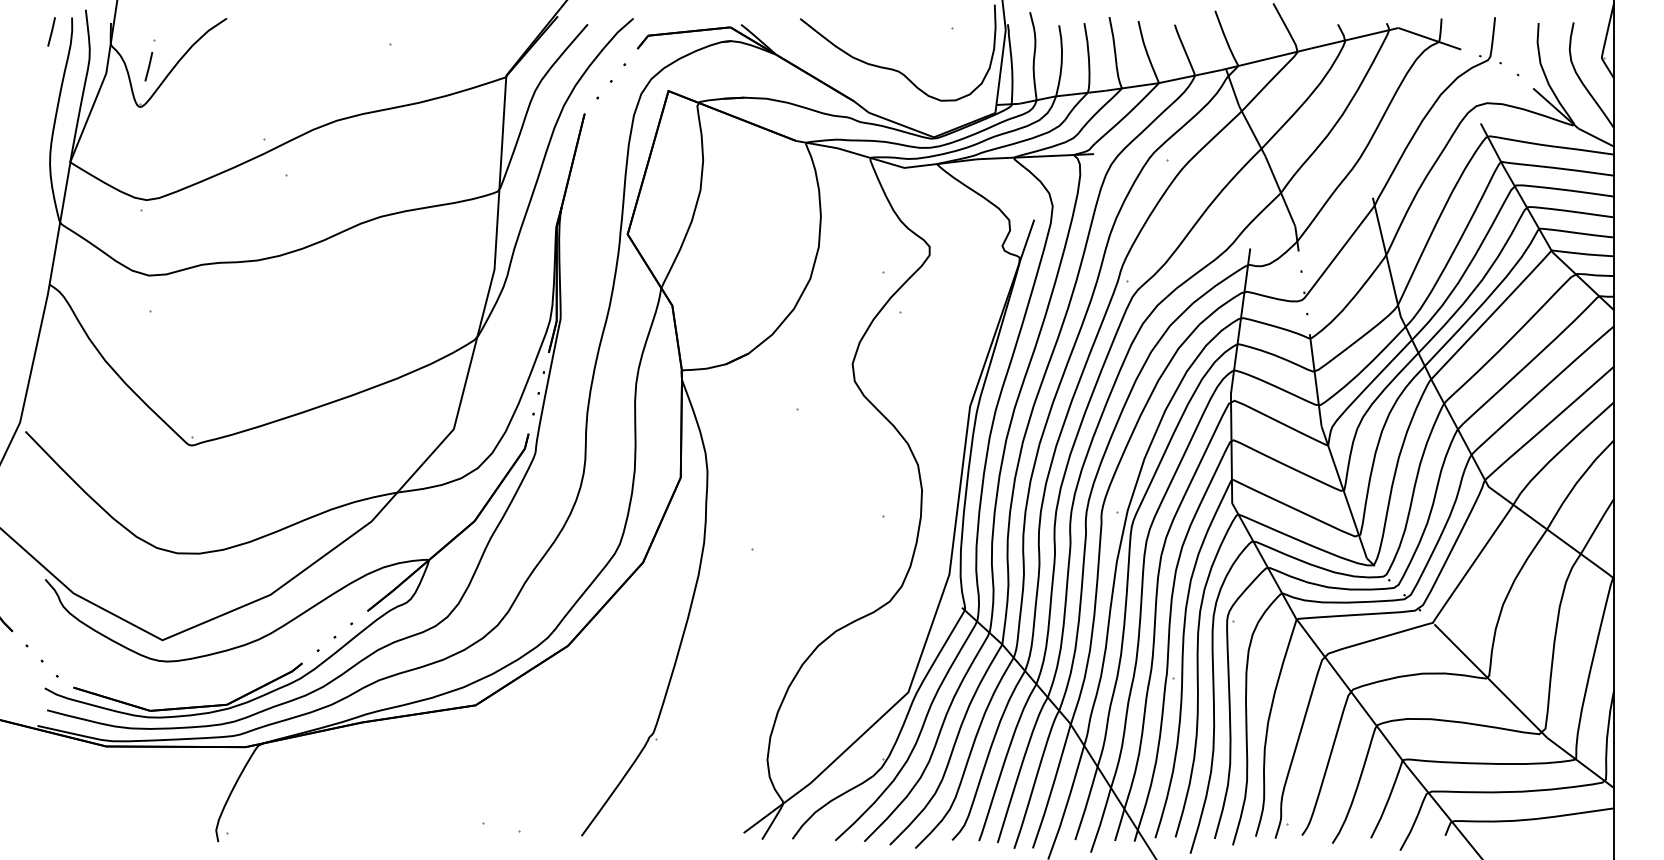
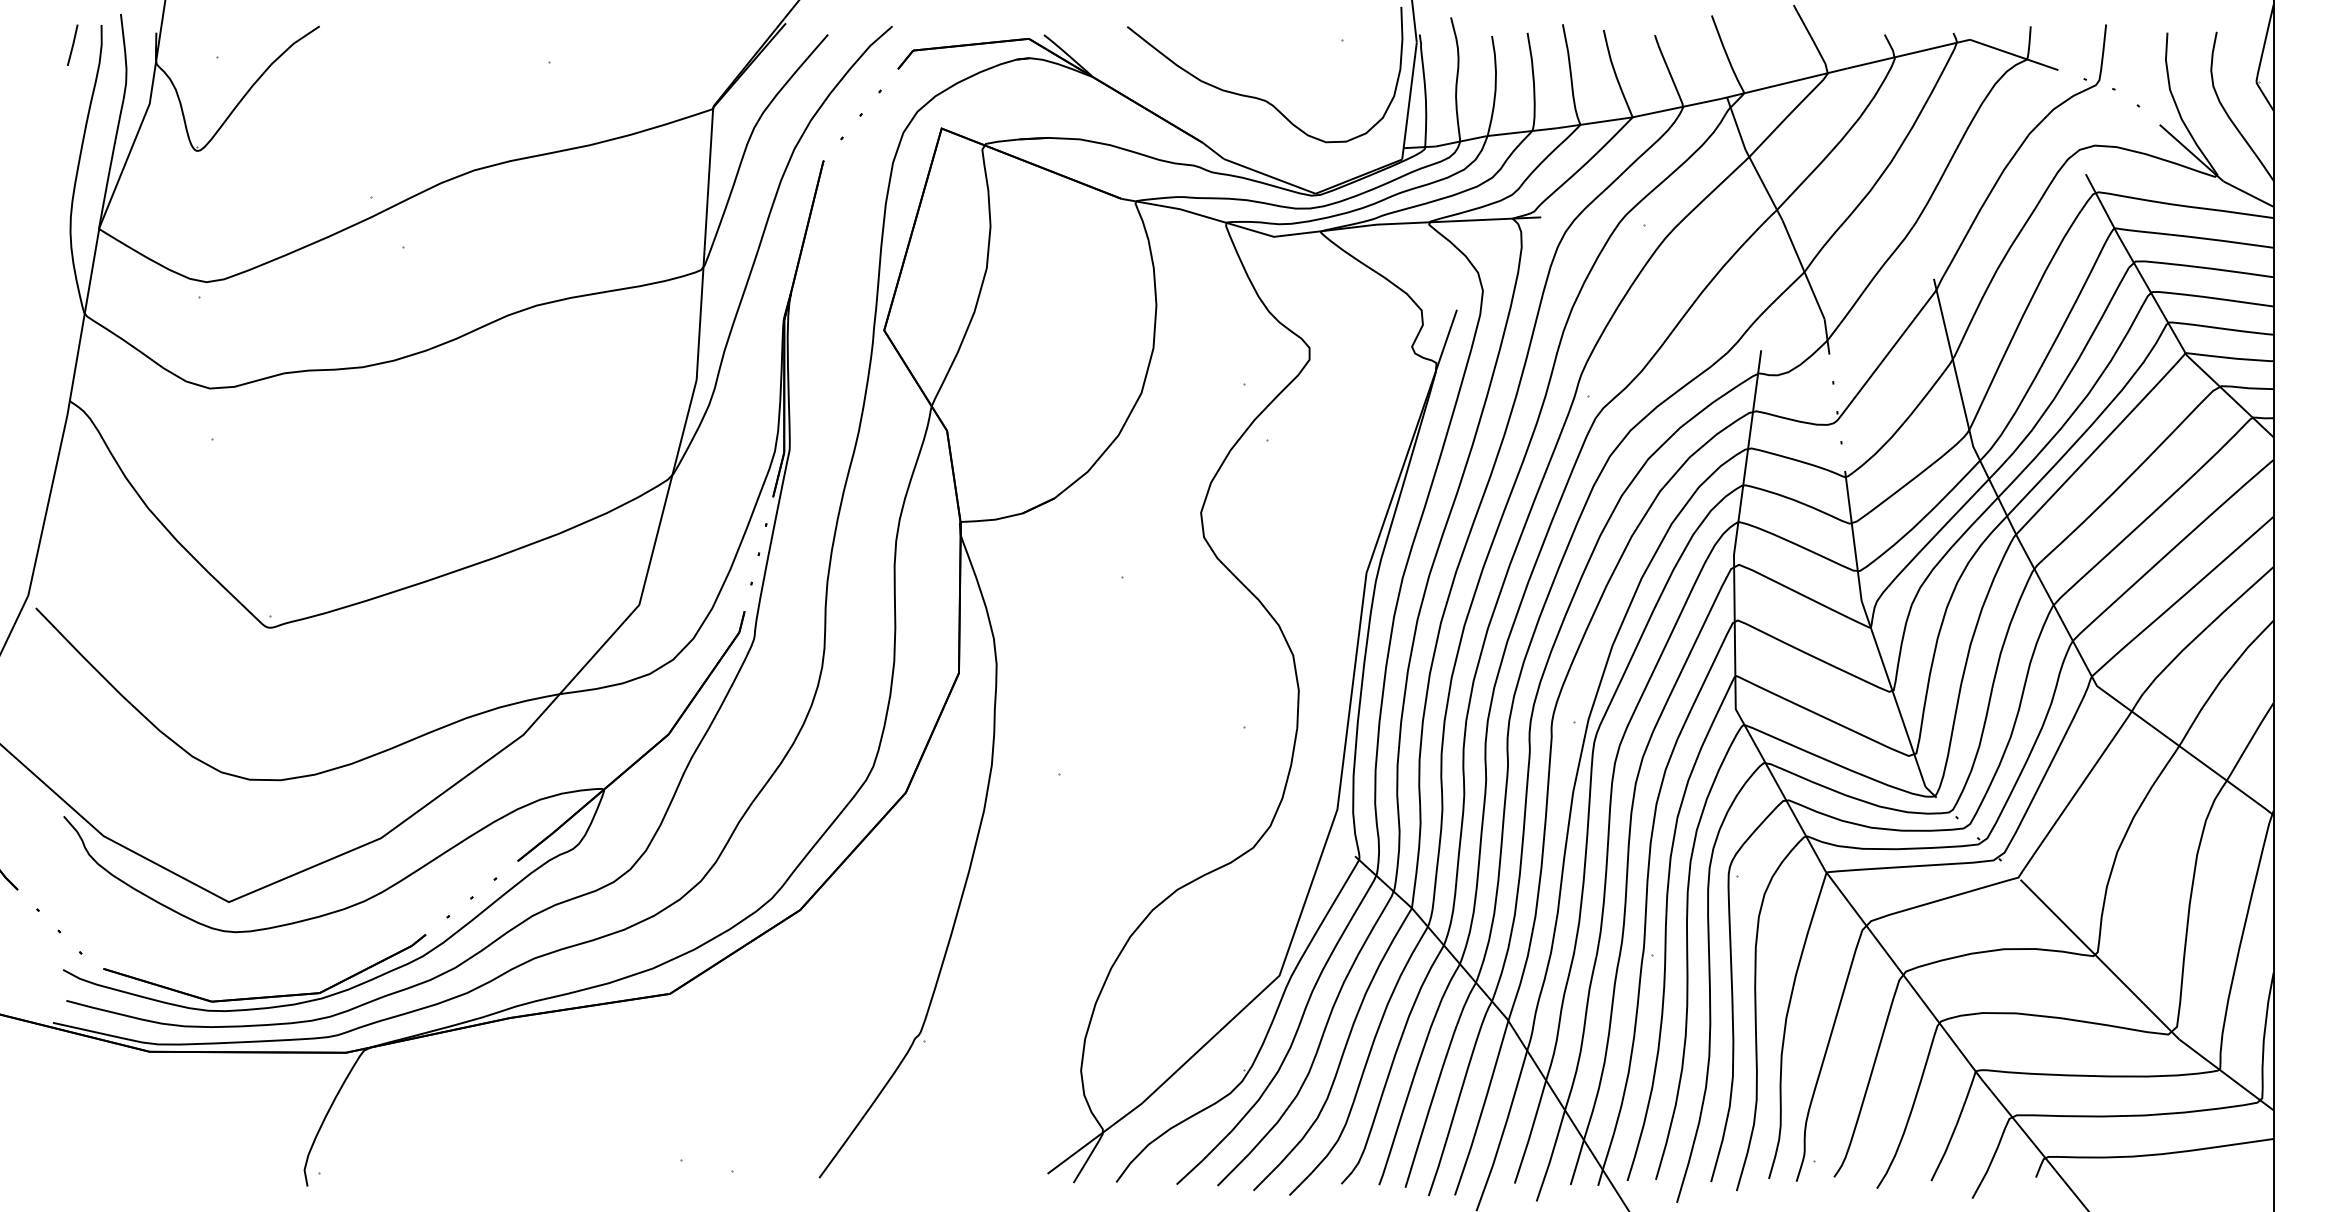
line: (148, 66) -> (209, 93), removed

